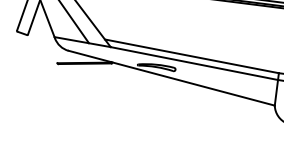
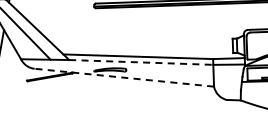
line: (194, 63) -> (141, 62), solid -> dashed
line: (170, 77) -> (123, 77), solid -> dashed

